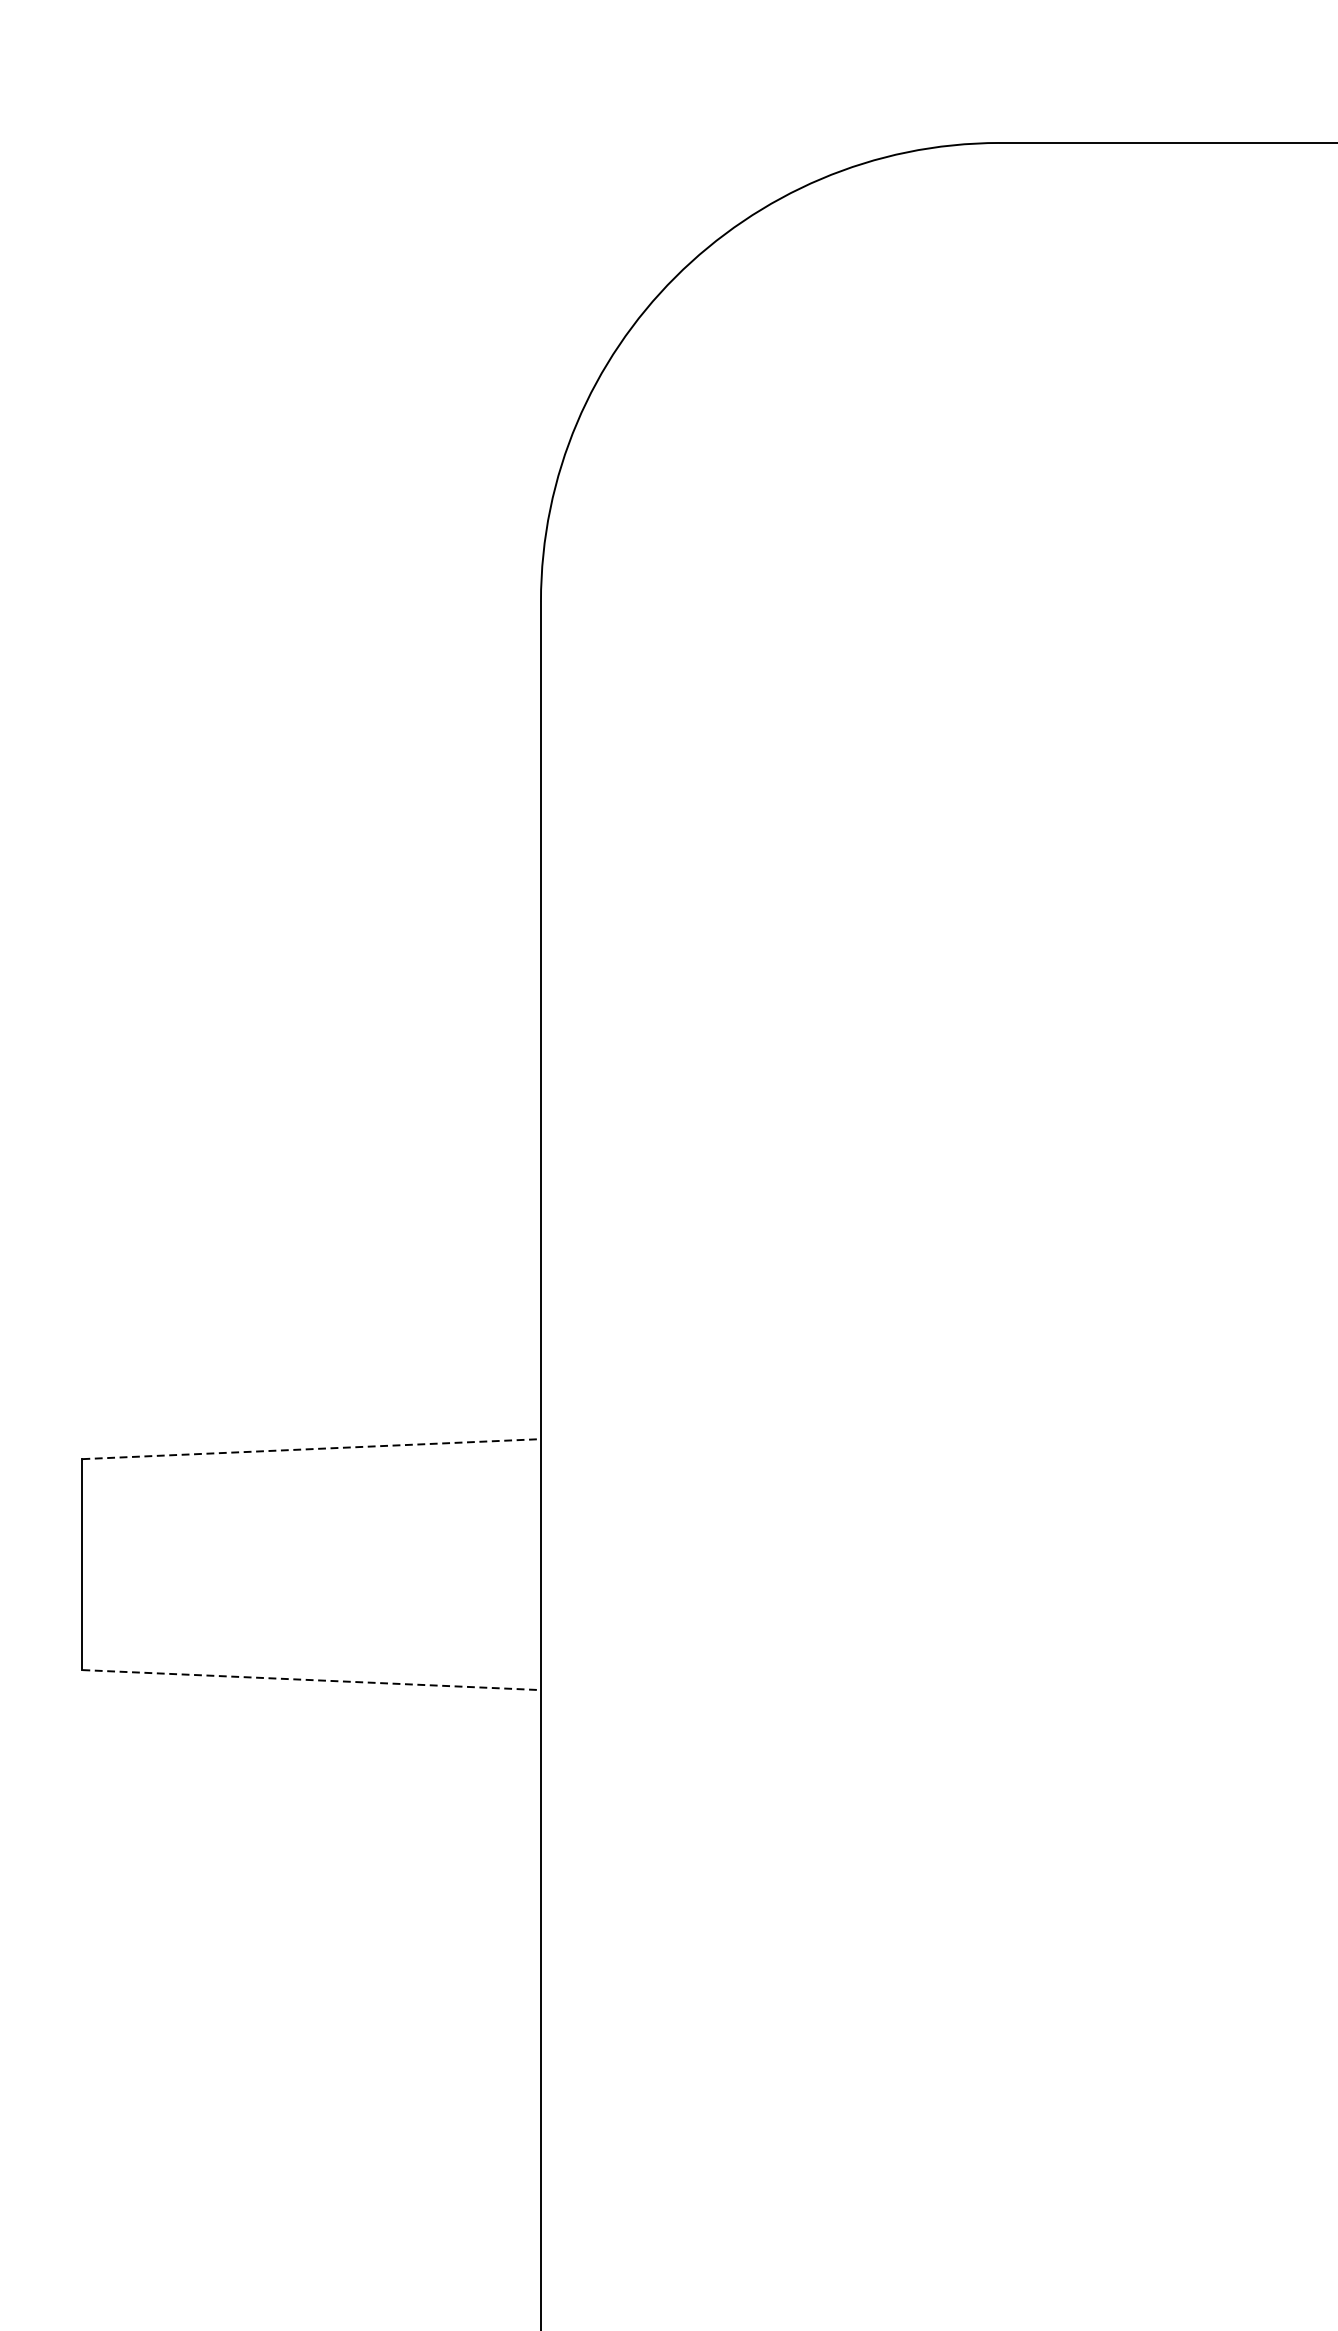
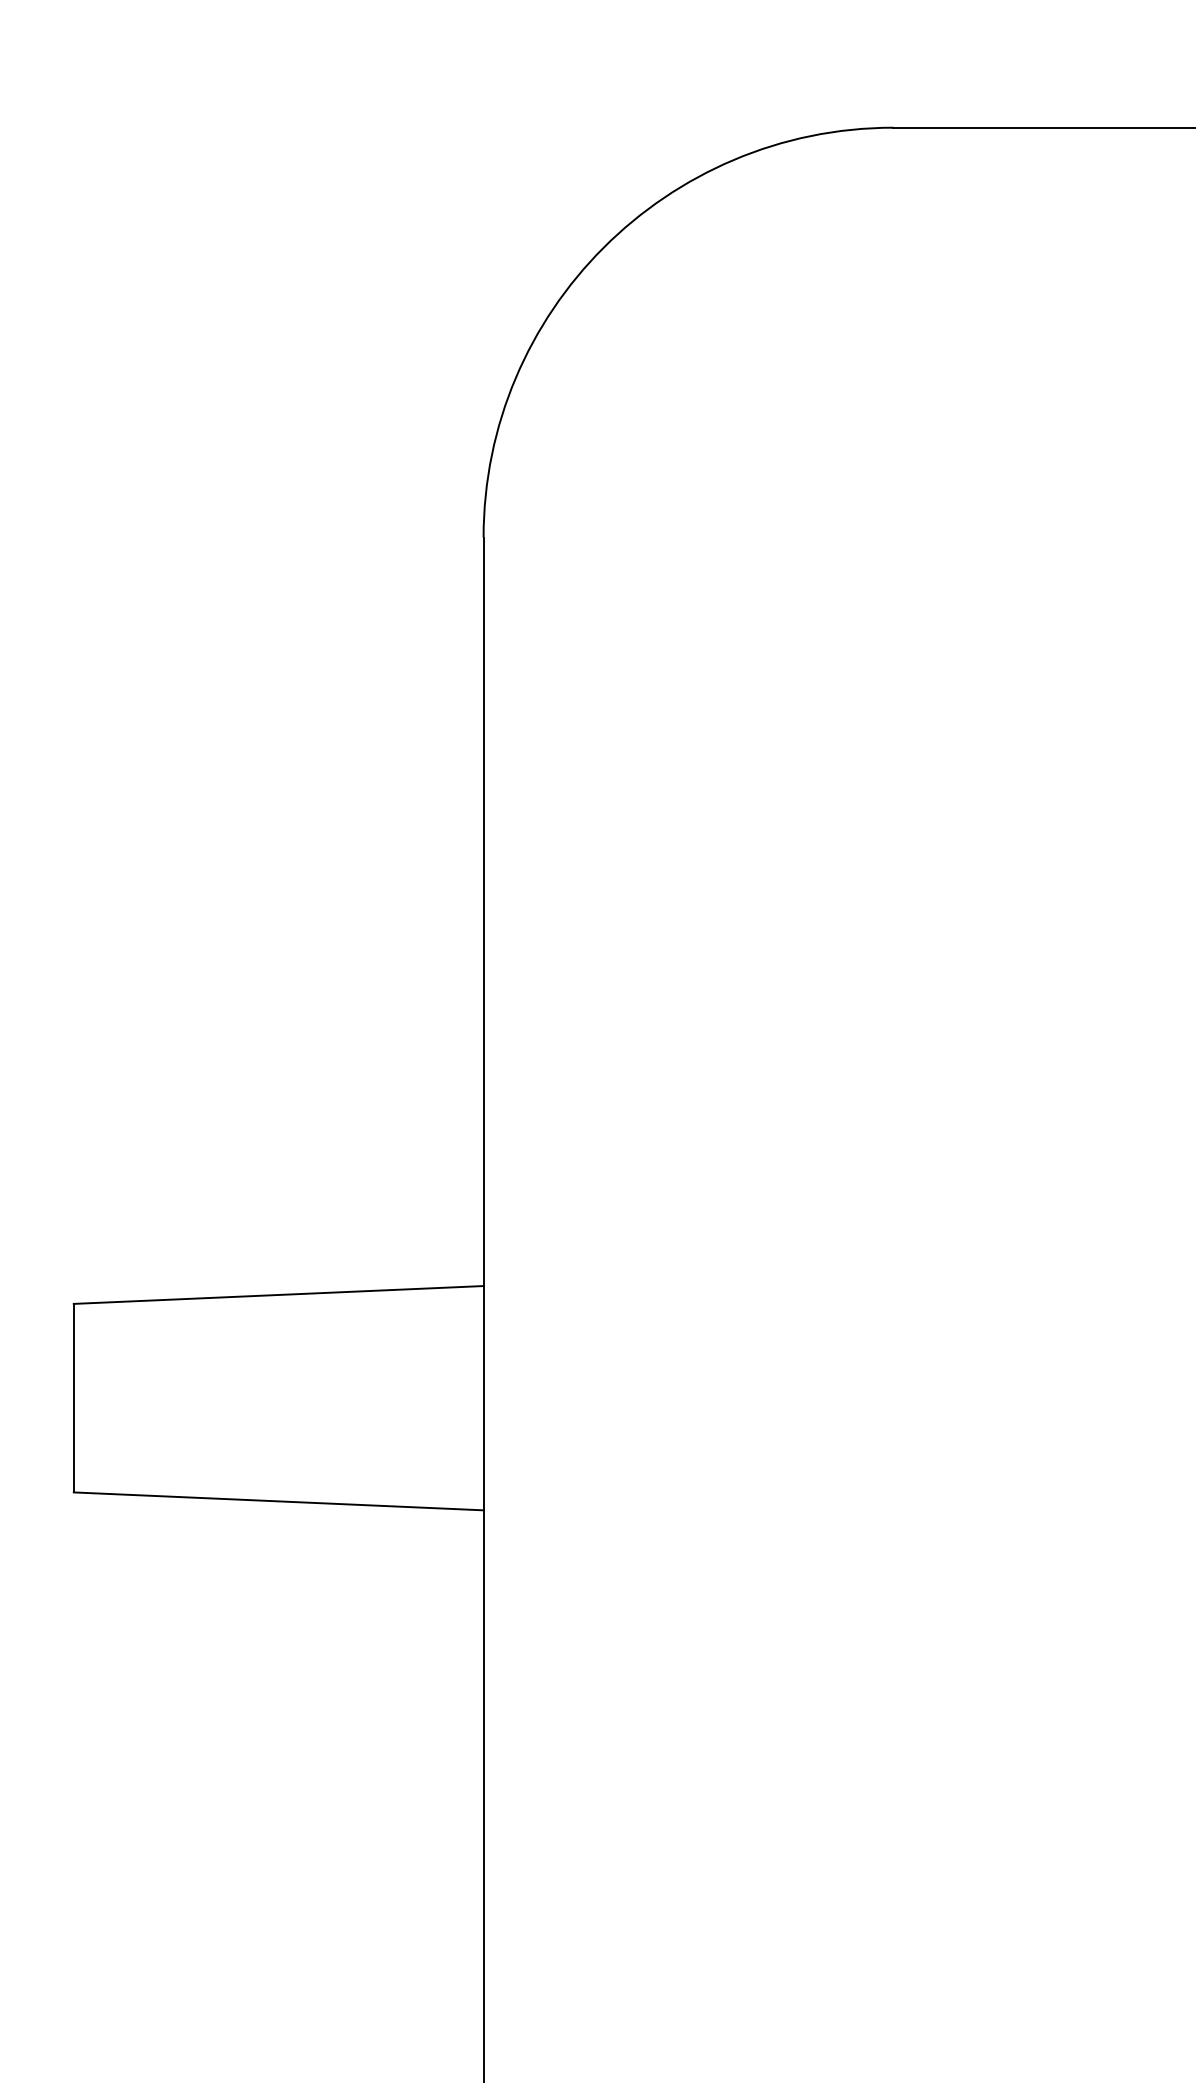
line: (312, 1448) -> (279, 1294), dashed -> solid
line: (312, 1680) -> (279, 1501), dashed -> solid

